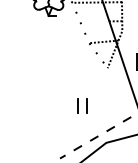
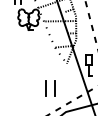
part: (82, 104) -> (50, 87), size x1.6

